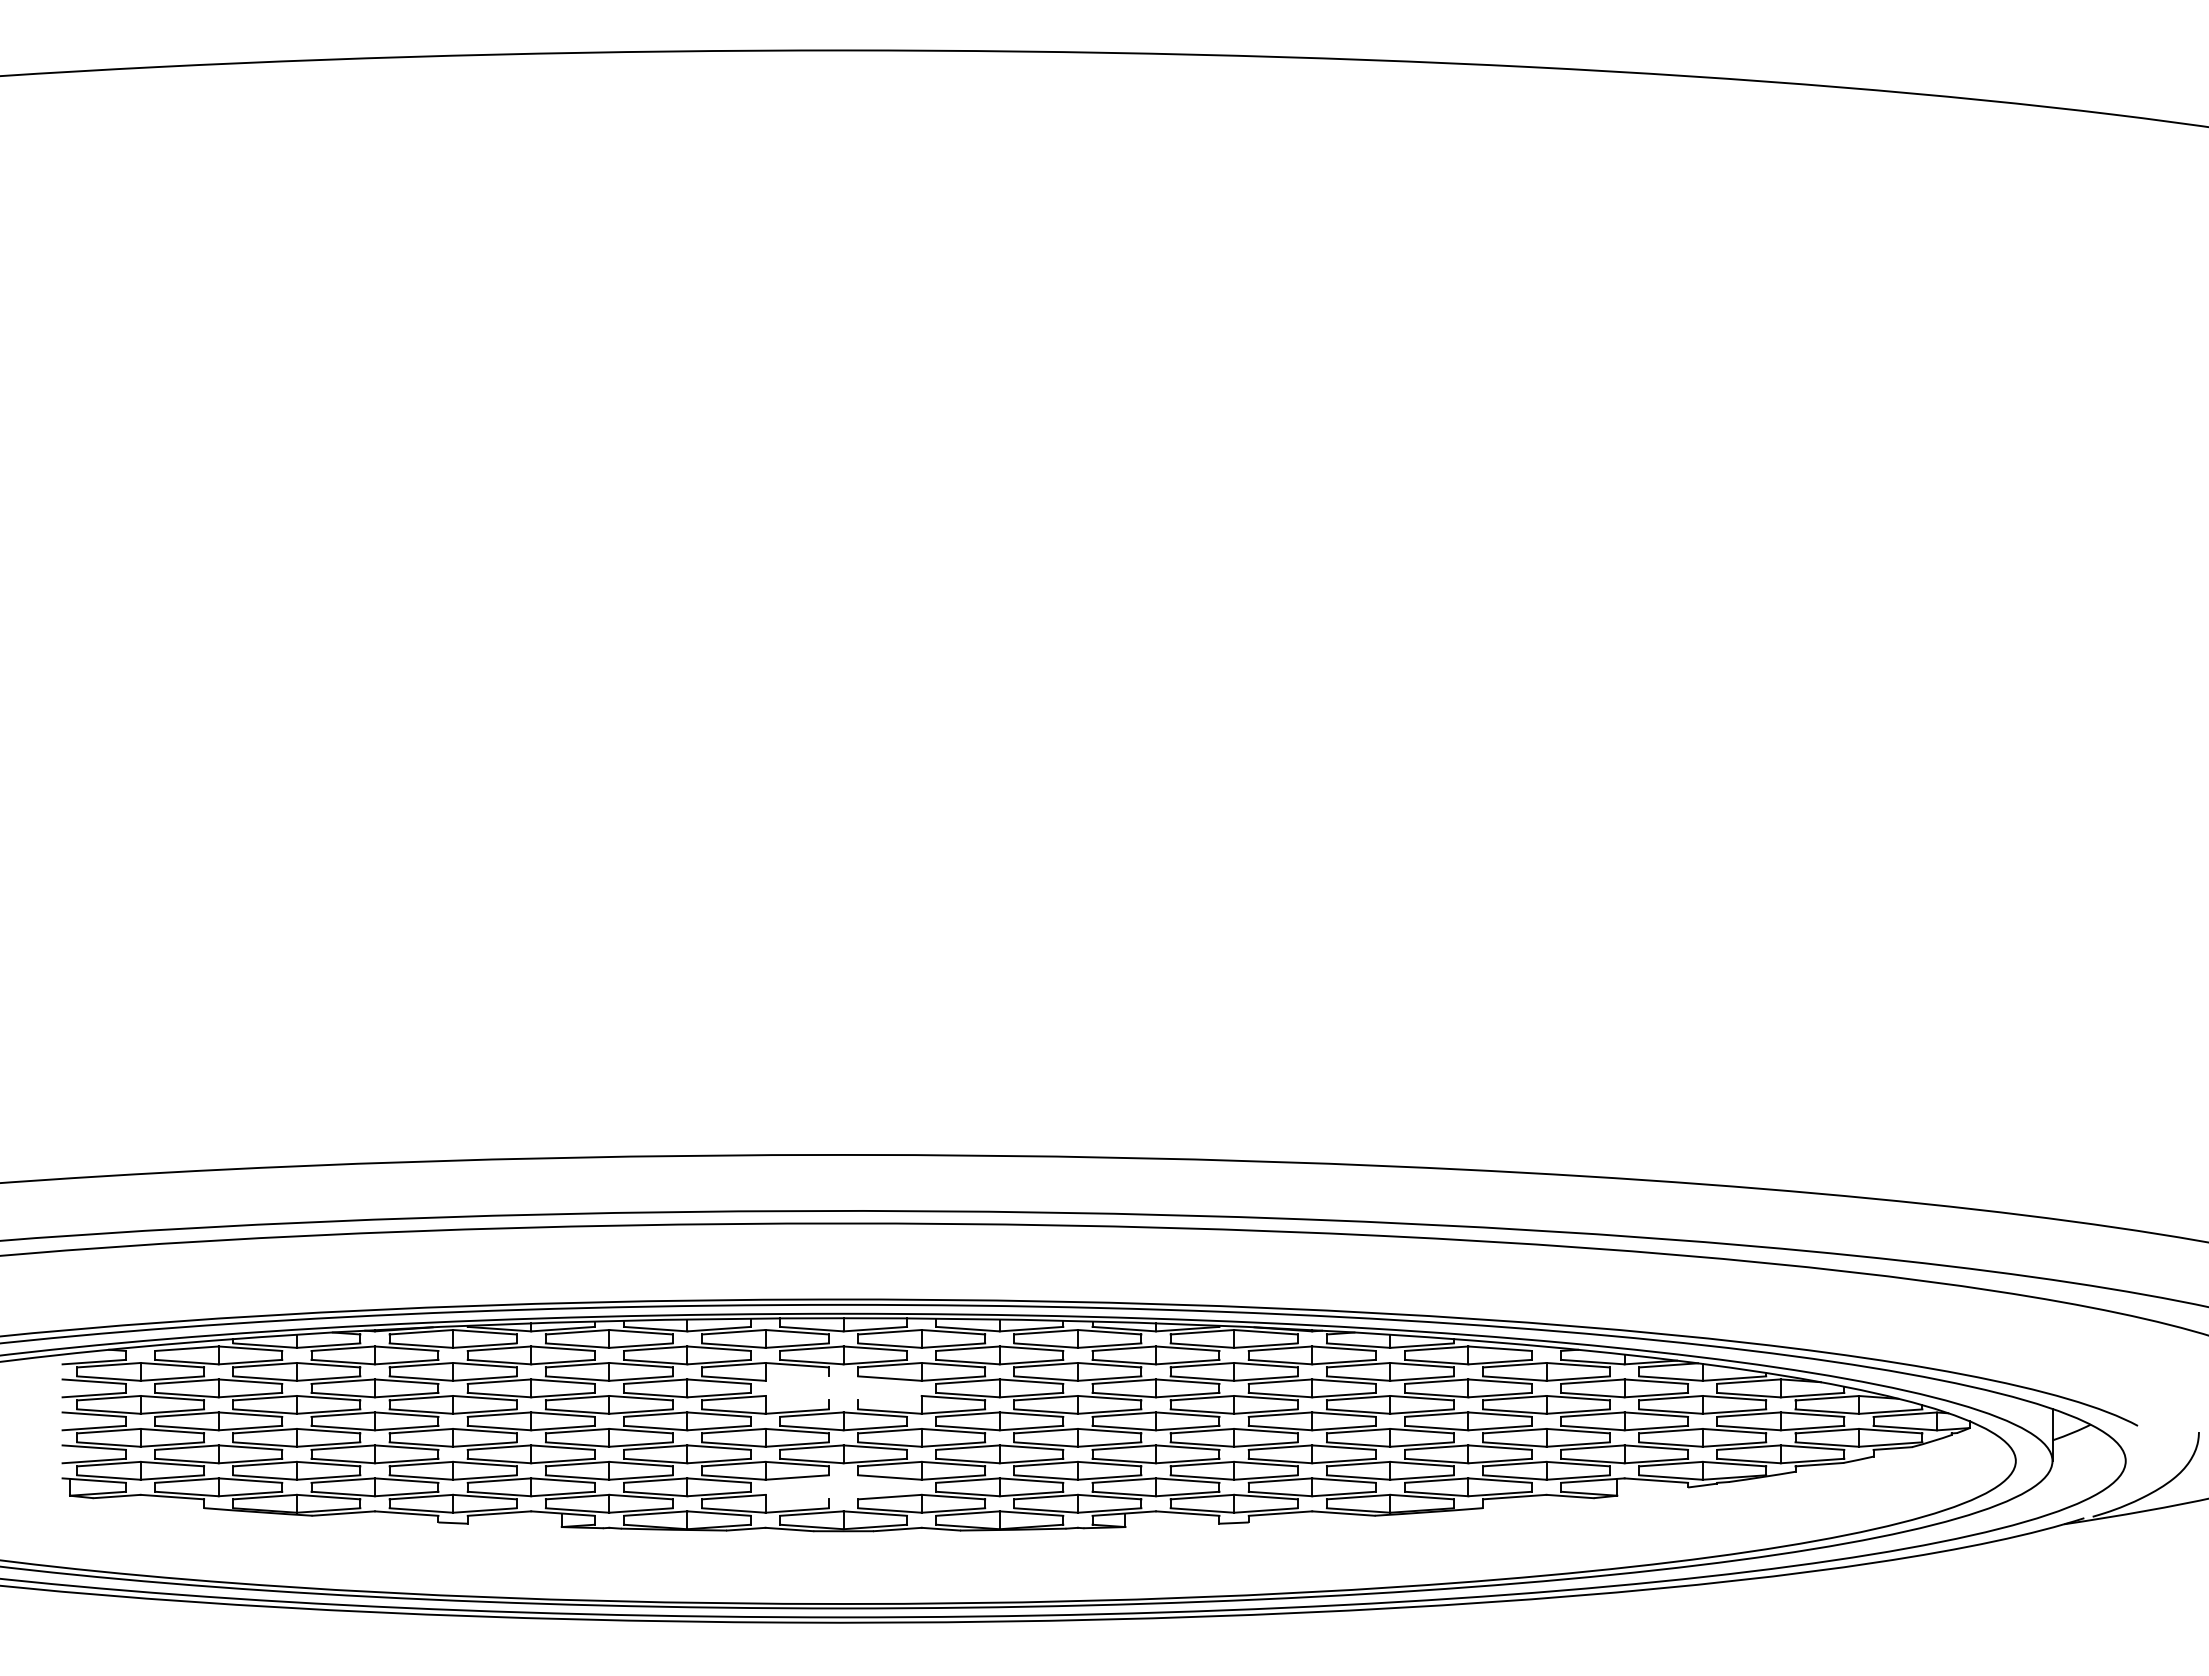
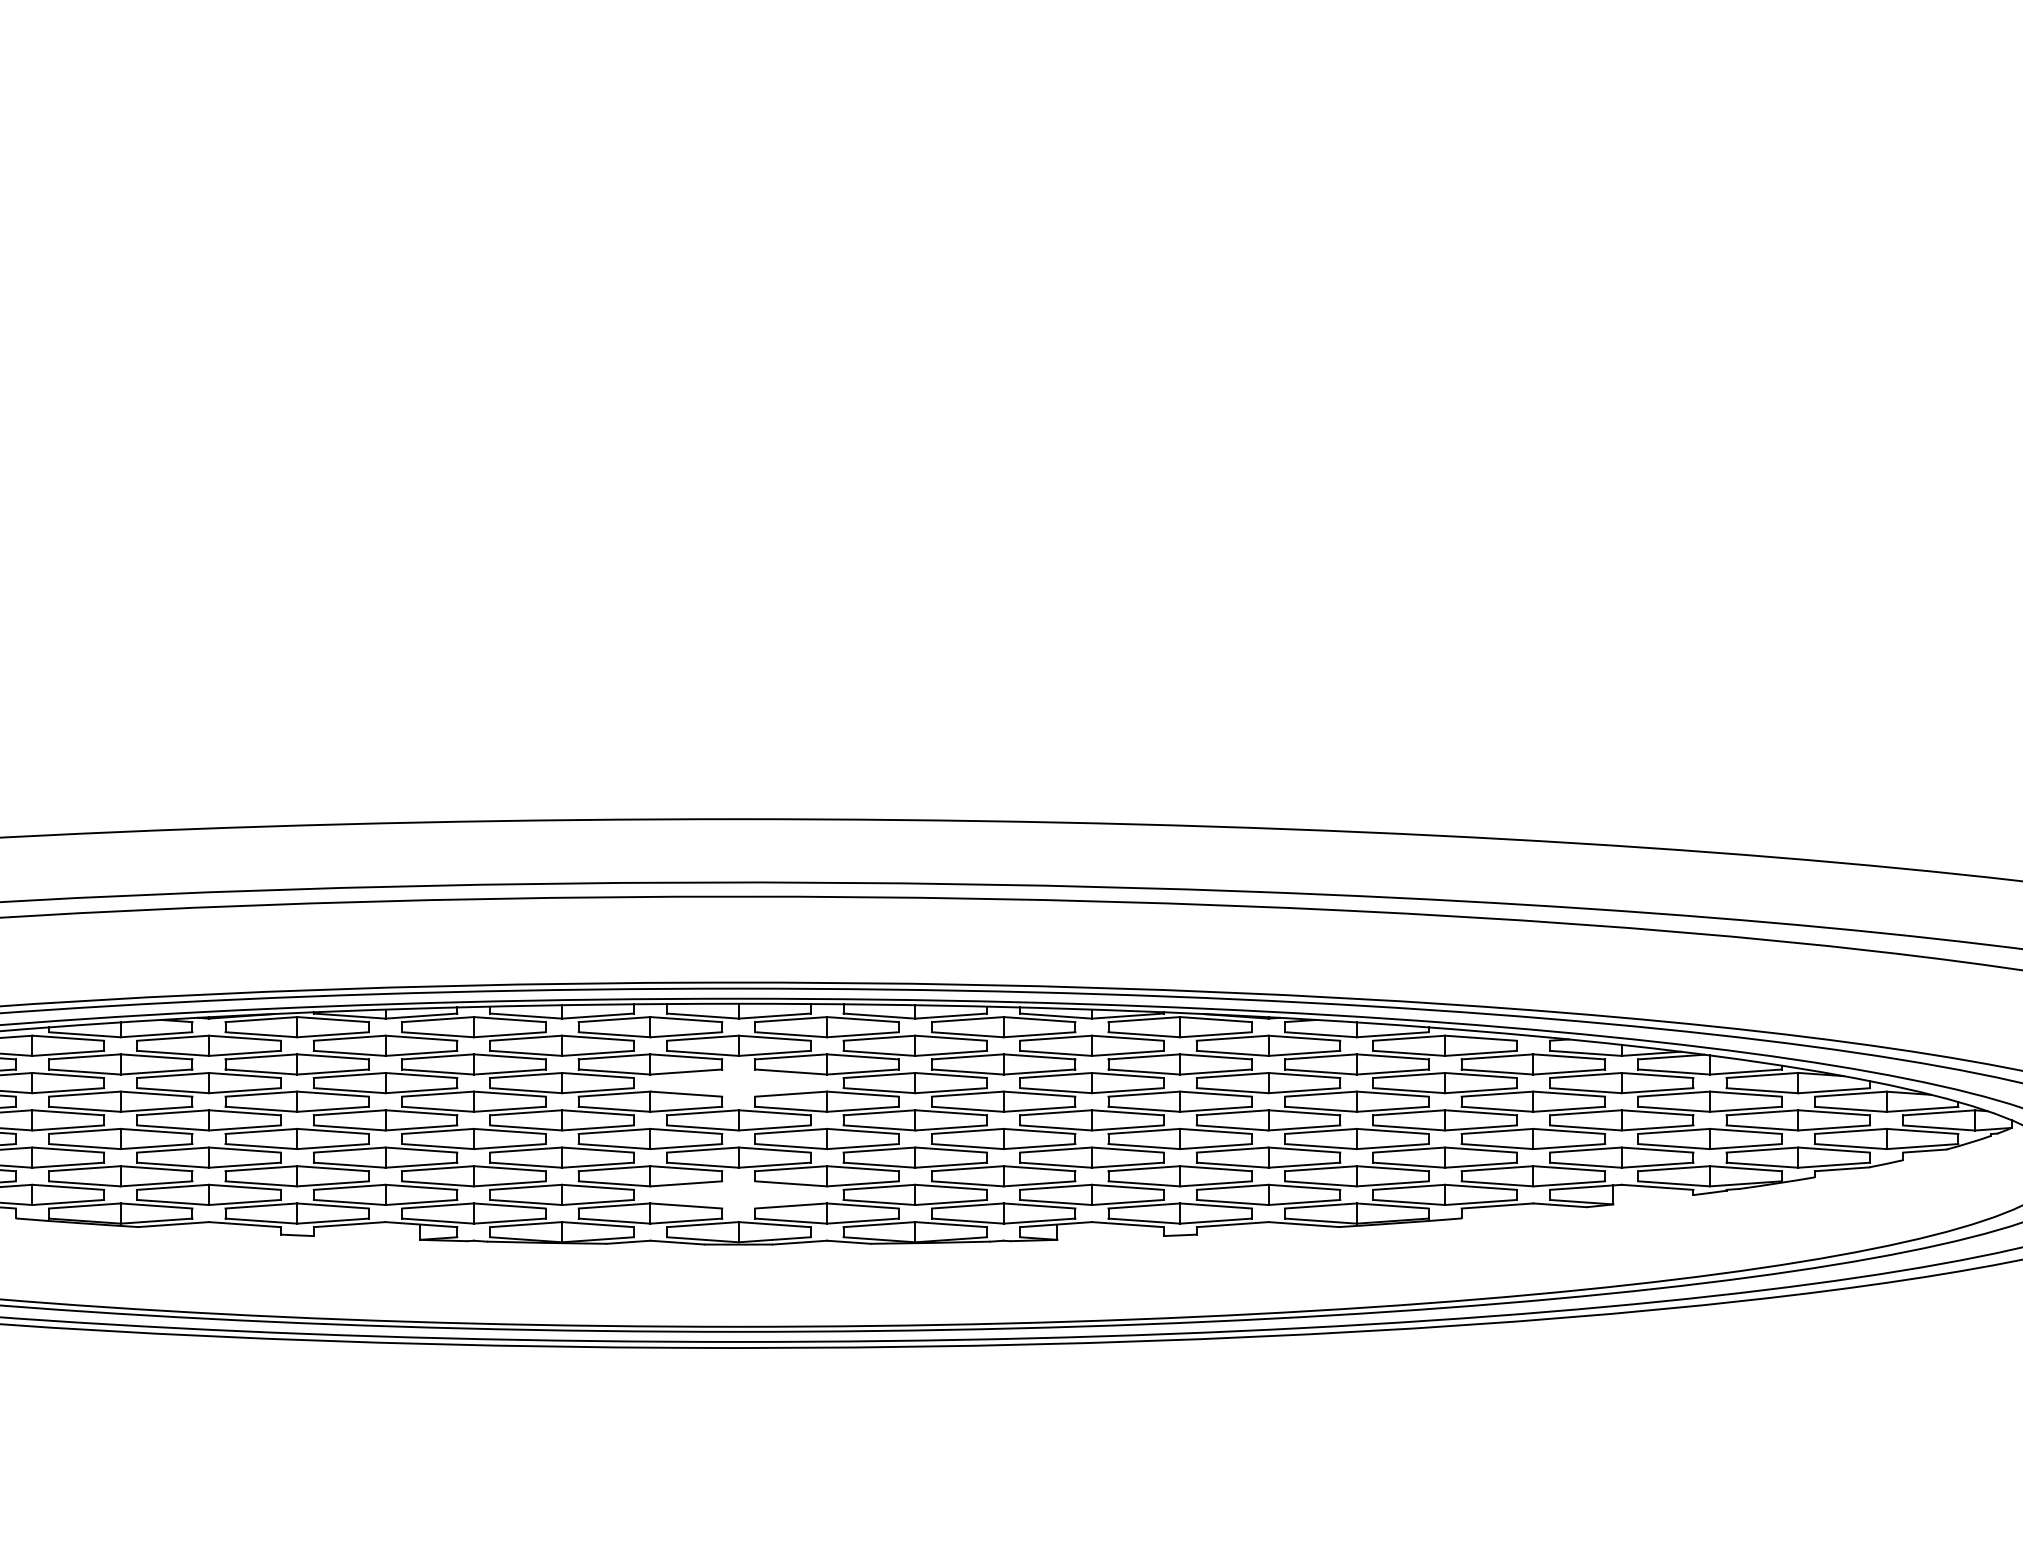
line: (796, 1378) -> (685, 1071), added
line: (796, 1397) -> (685, 1093), added
line: (889, 1397) -> (790, 1093), added
line: (796, 1496) -> (685, 1205), added

